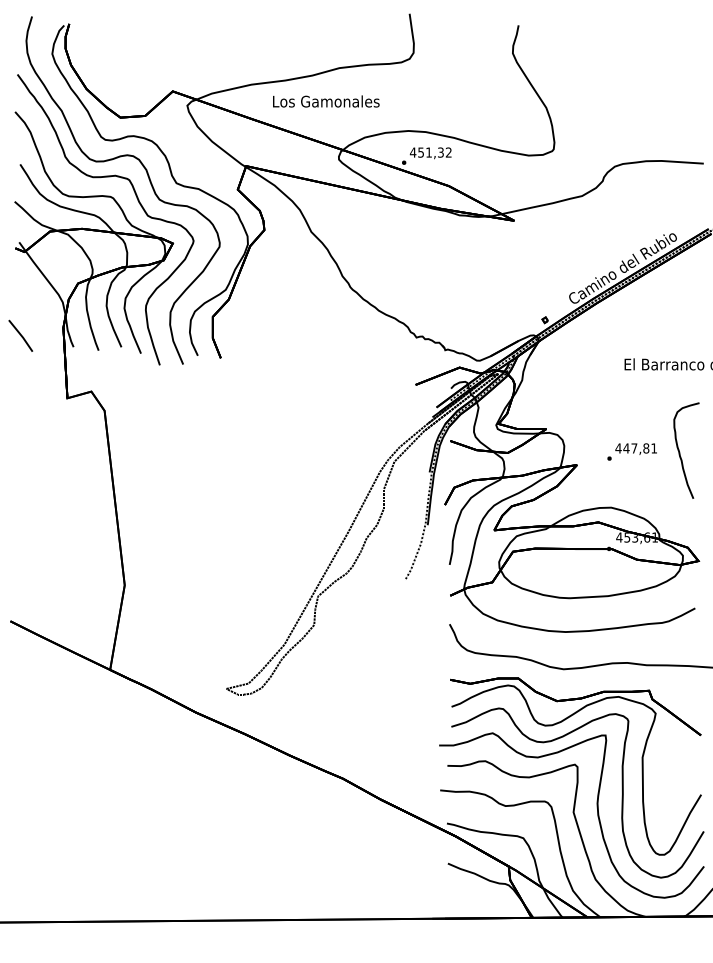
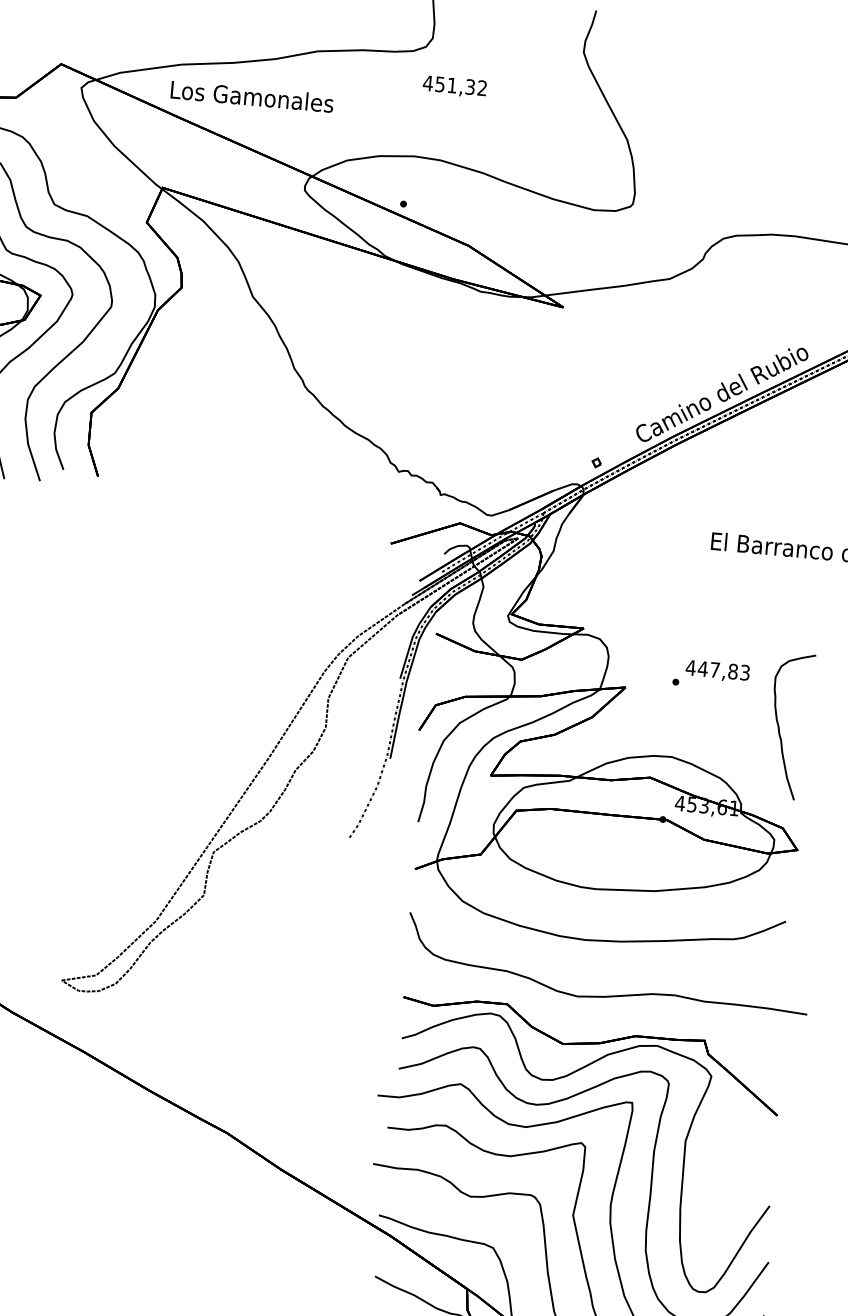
text: (326, 101) -> (252, 96), moved
text: (430, 153) -> (454, 87), moved
text: (654, 448) -> (745, 672), 447,81 -> 447,83
curve: (680, 452) -> (780, 728), moved

